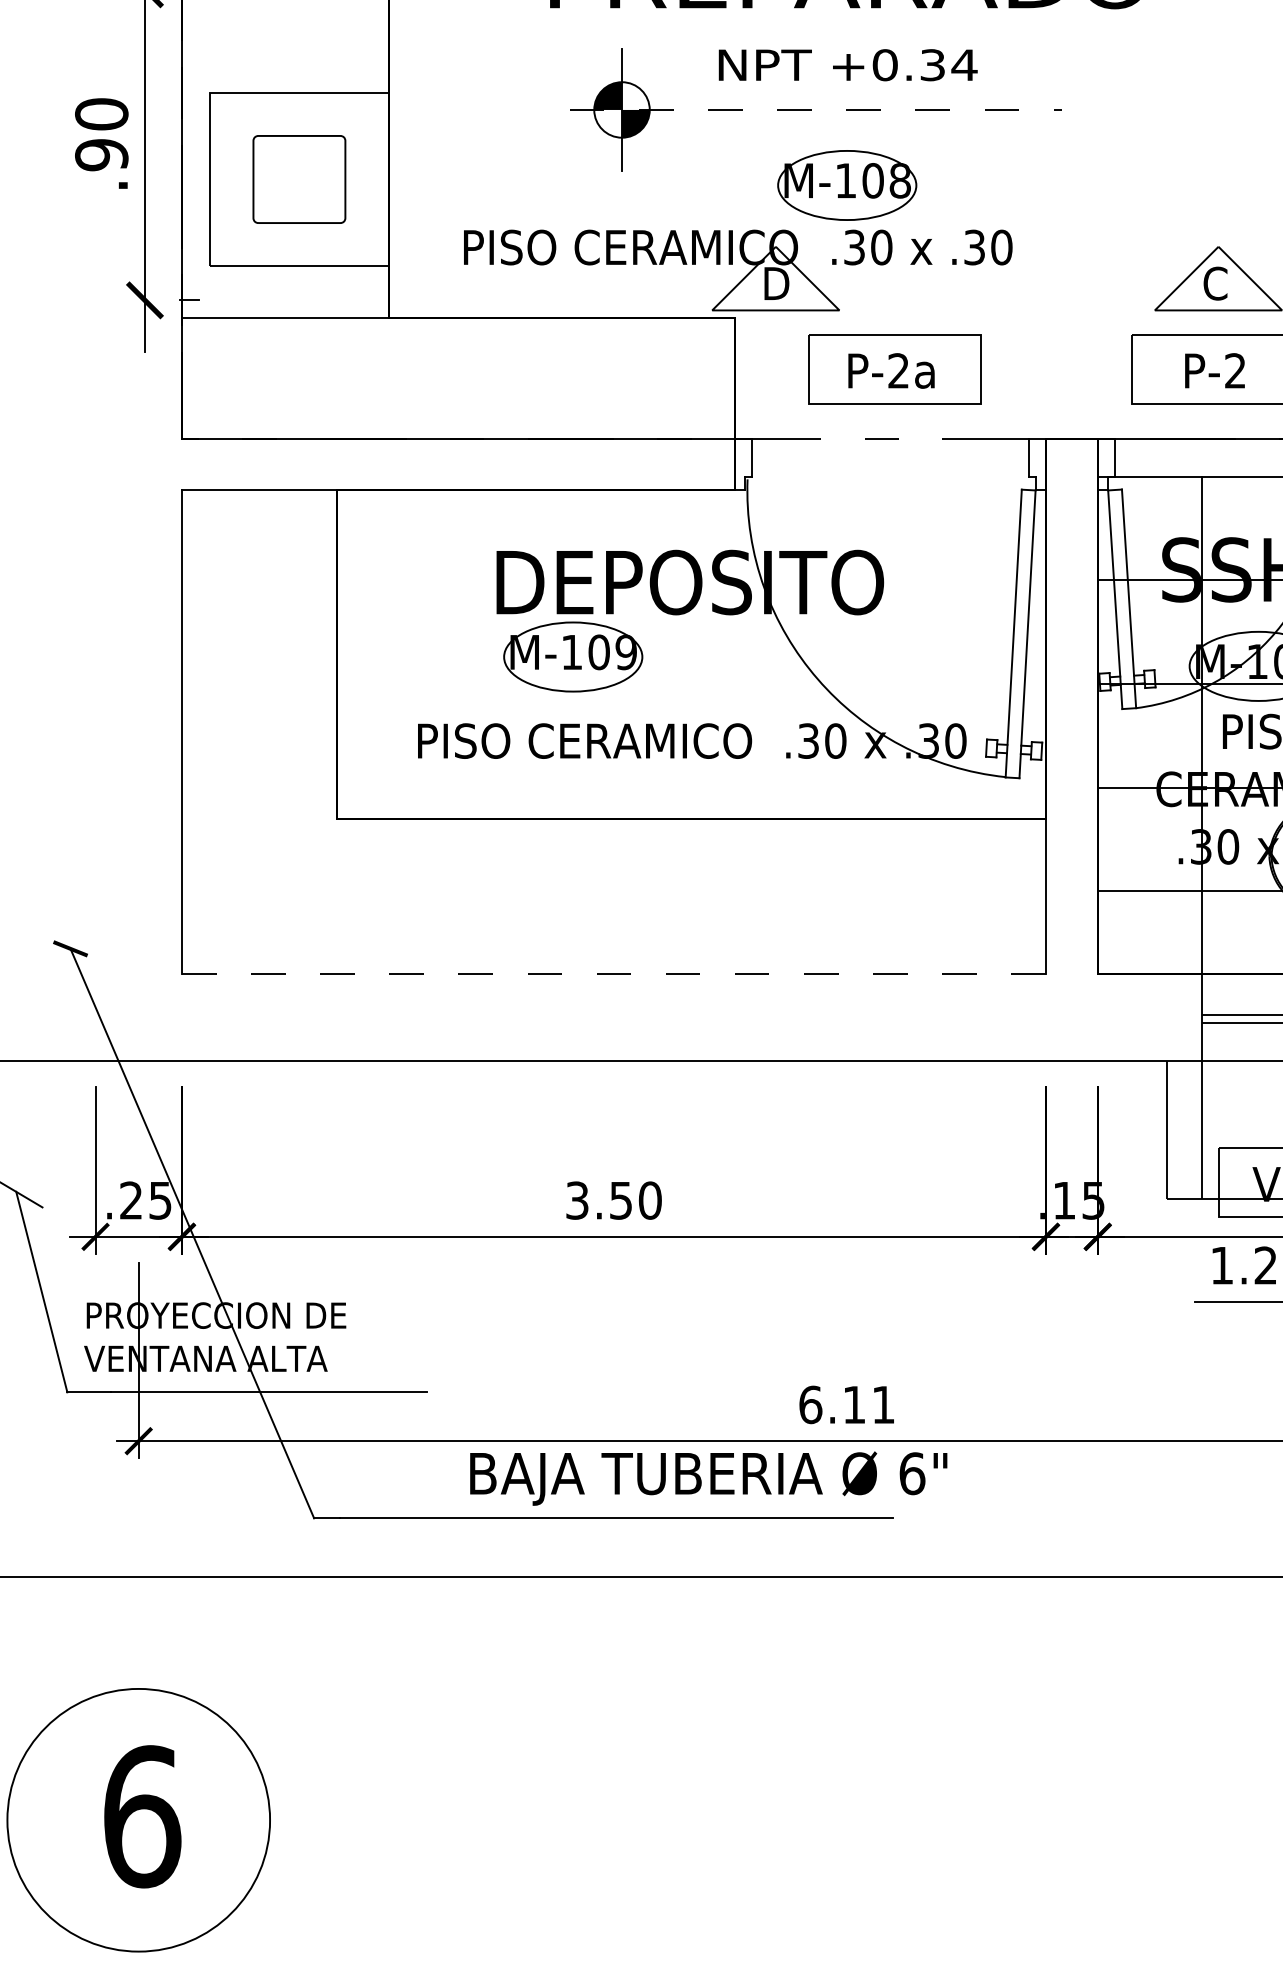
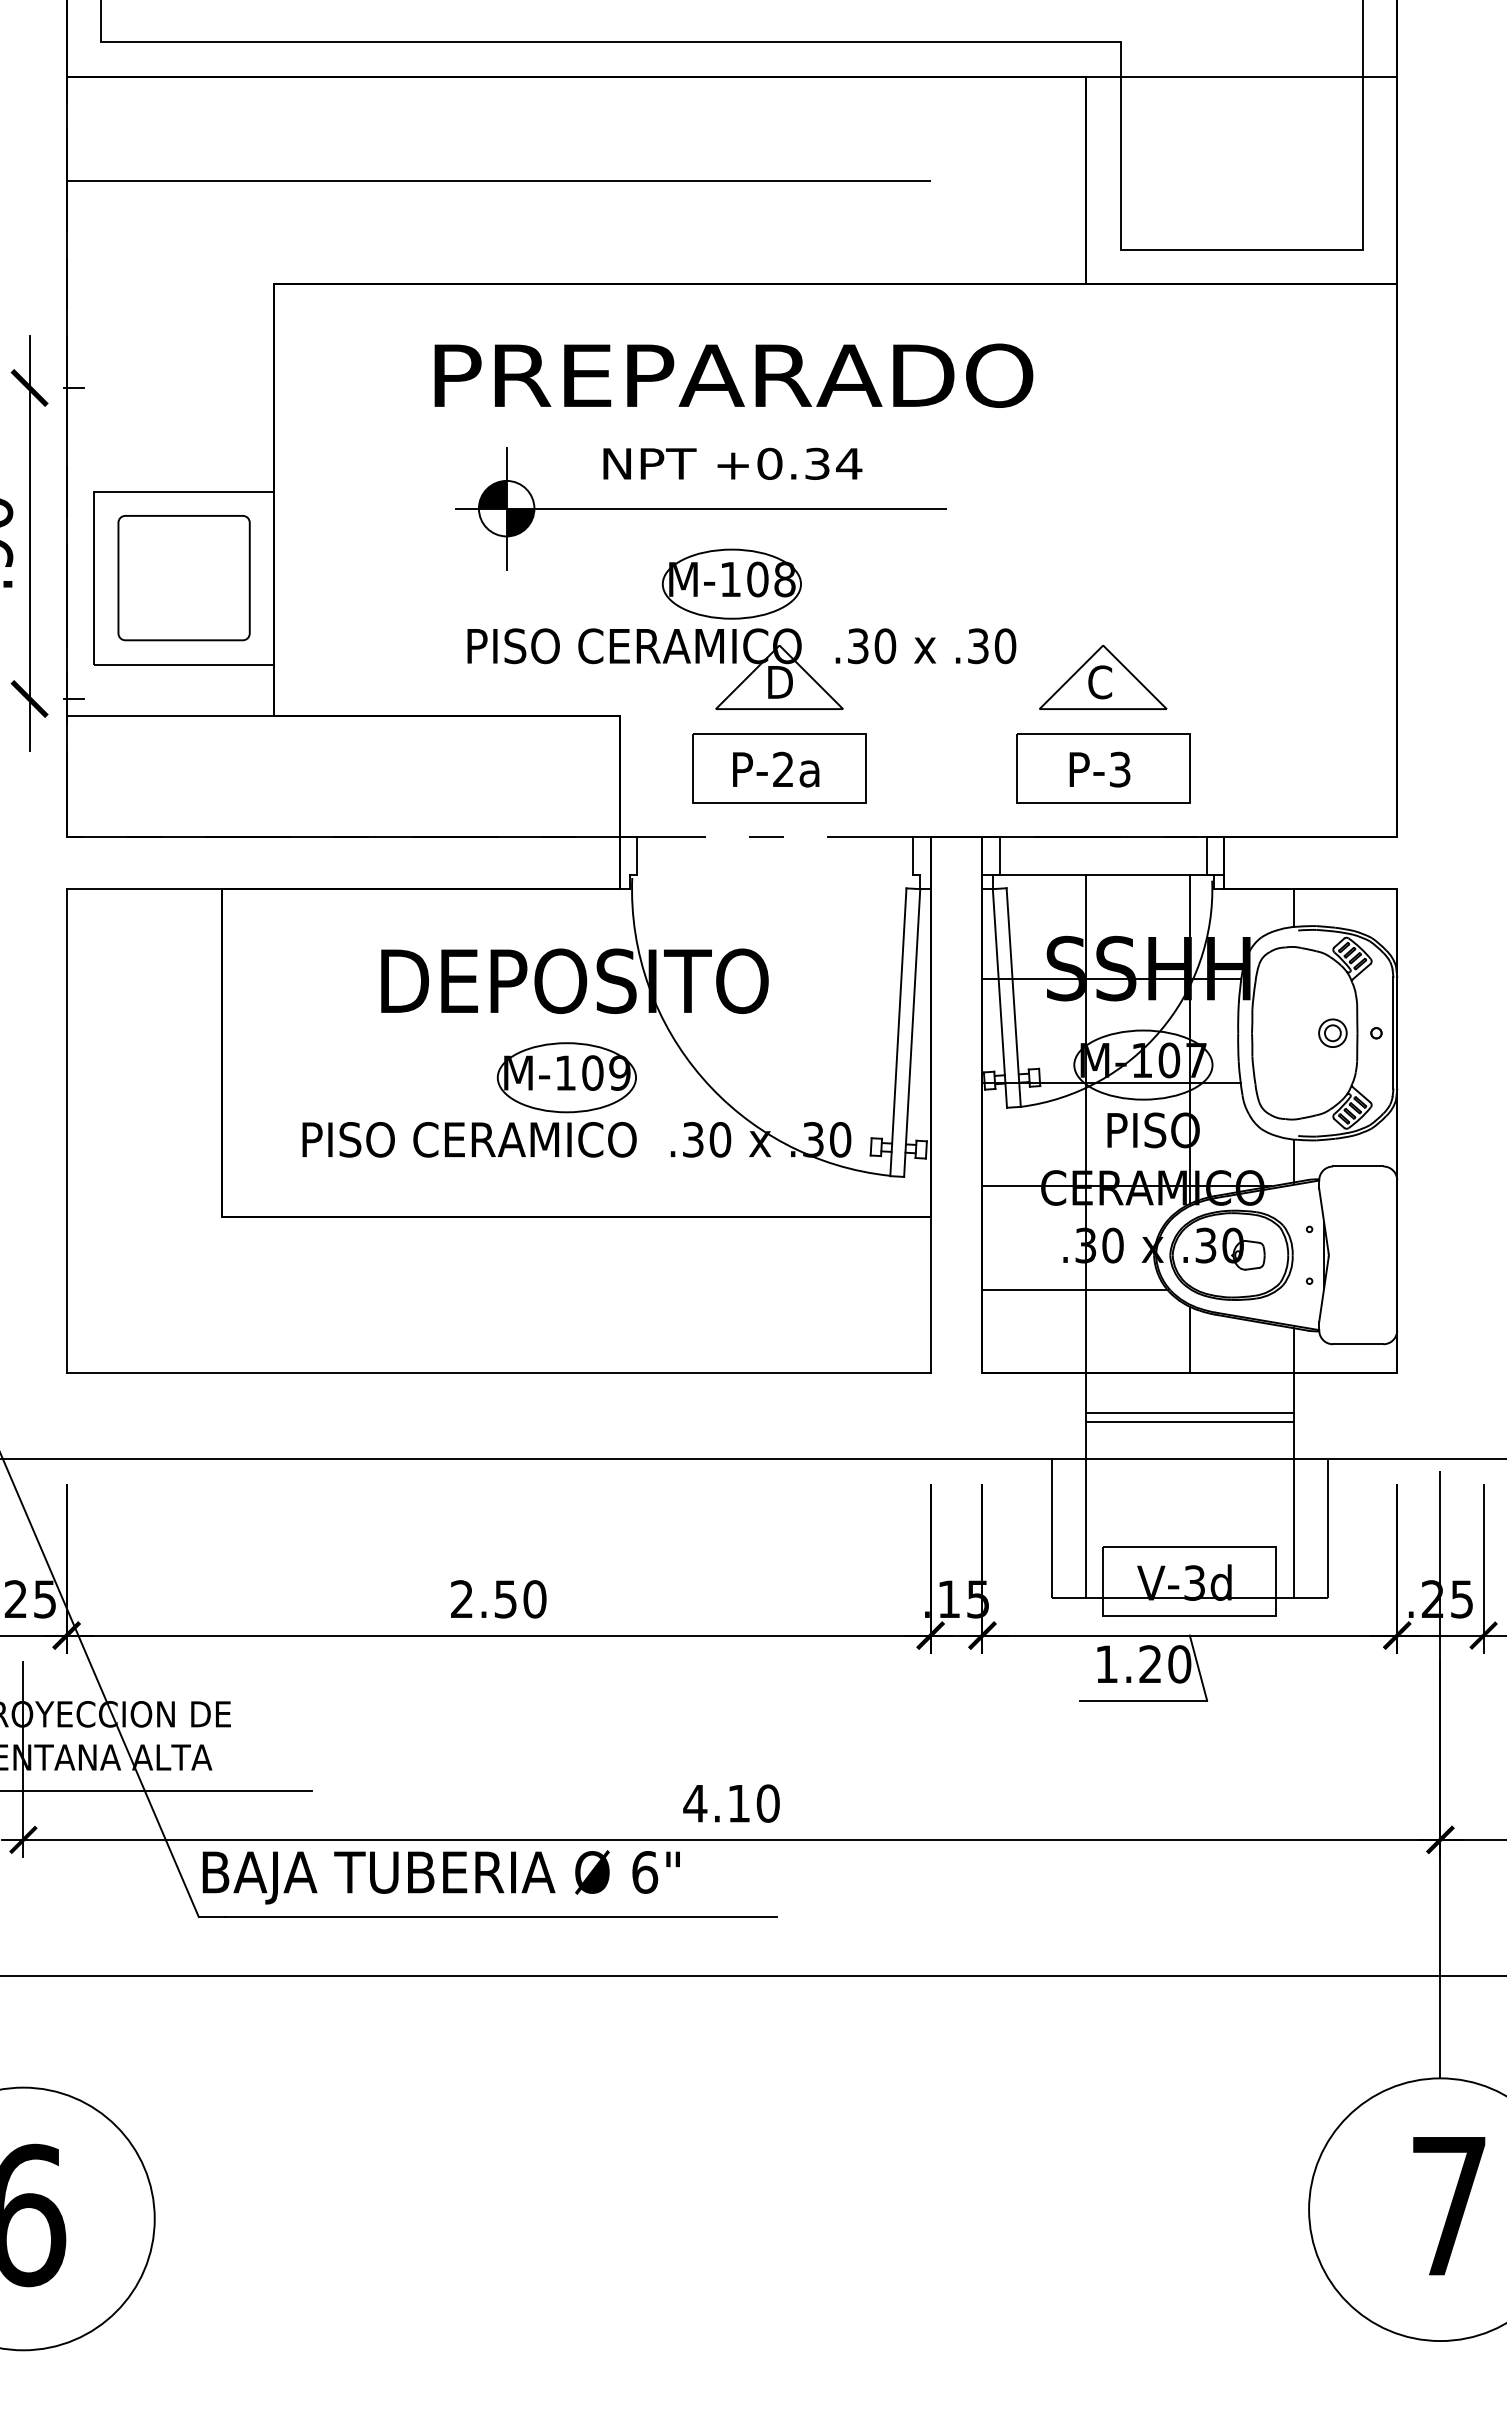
line: (816, 109) -> (701, 508), dashed -> solid
part: (298, 179) -> (183, 578), size x1.43
part: (732, 264) -> (736, 663), moved
text: (1234, 370) -> (1119, 769), P-2 -> P-3
part: (572, 656) -> (566, 1077), moved
line: (613, 974) -> (498, 1373), dashed -> solid
text: (576, 1200) -> (461, 1599), 3.50 -> 2.50
text: (846, 1404) -> (731, 1803), 6.11 -> 4.10
text: (707, 1478) -> (440, 1877), moved

